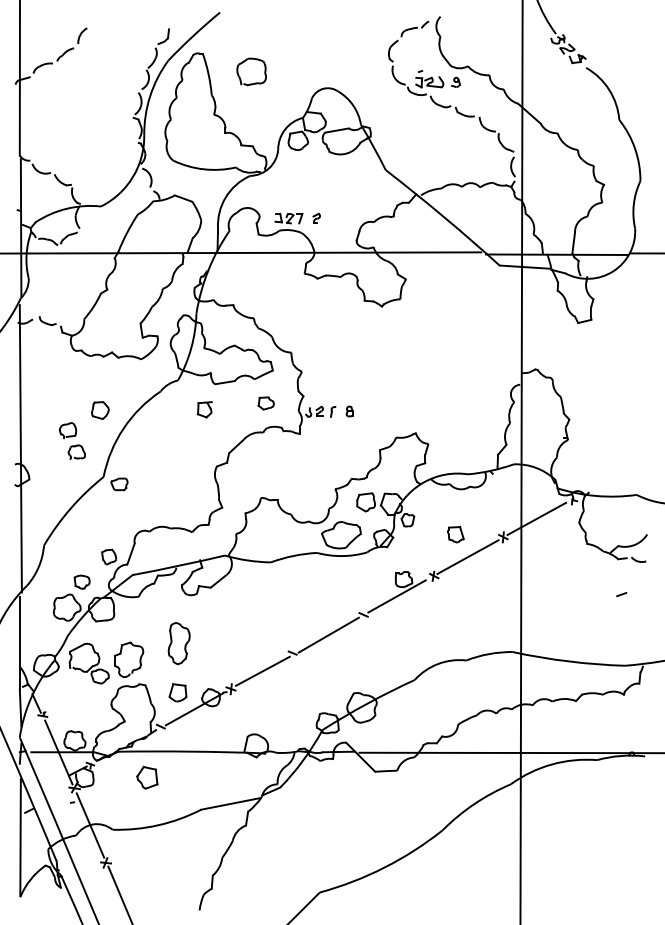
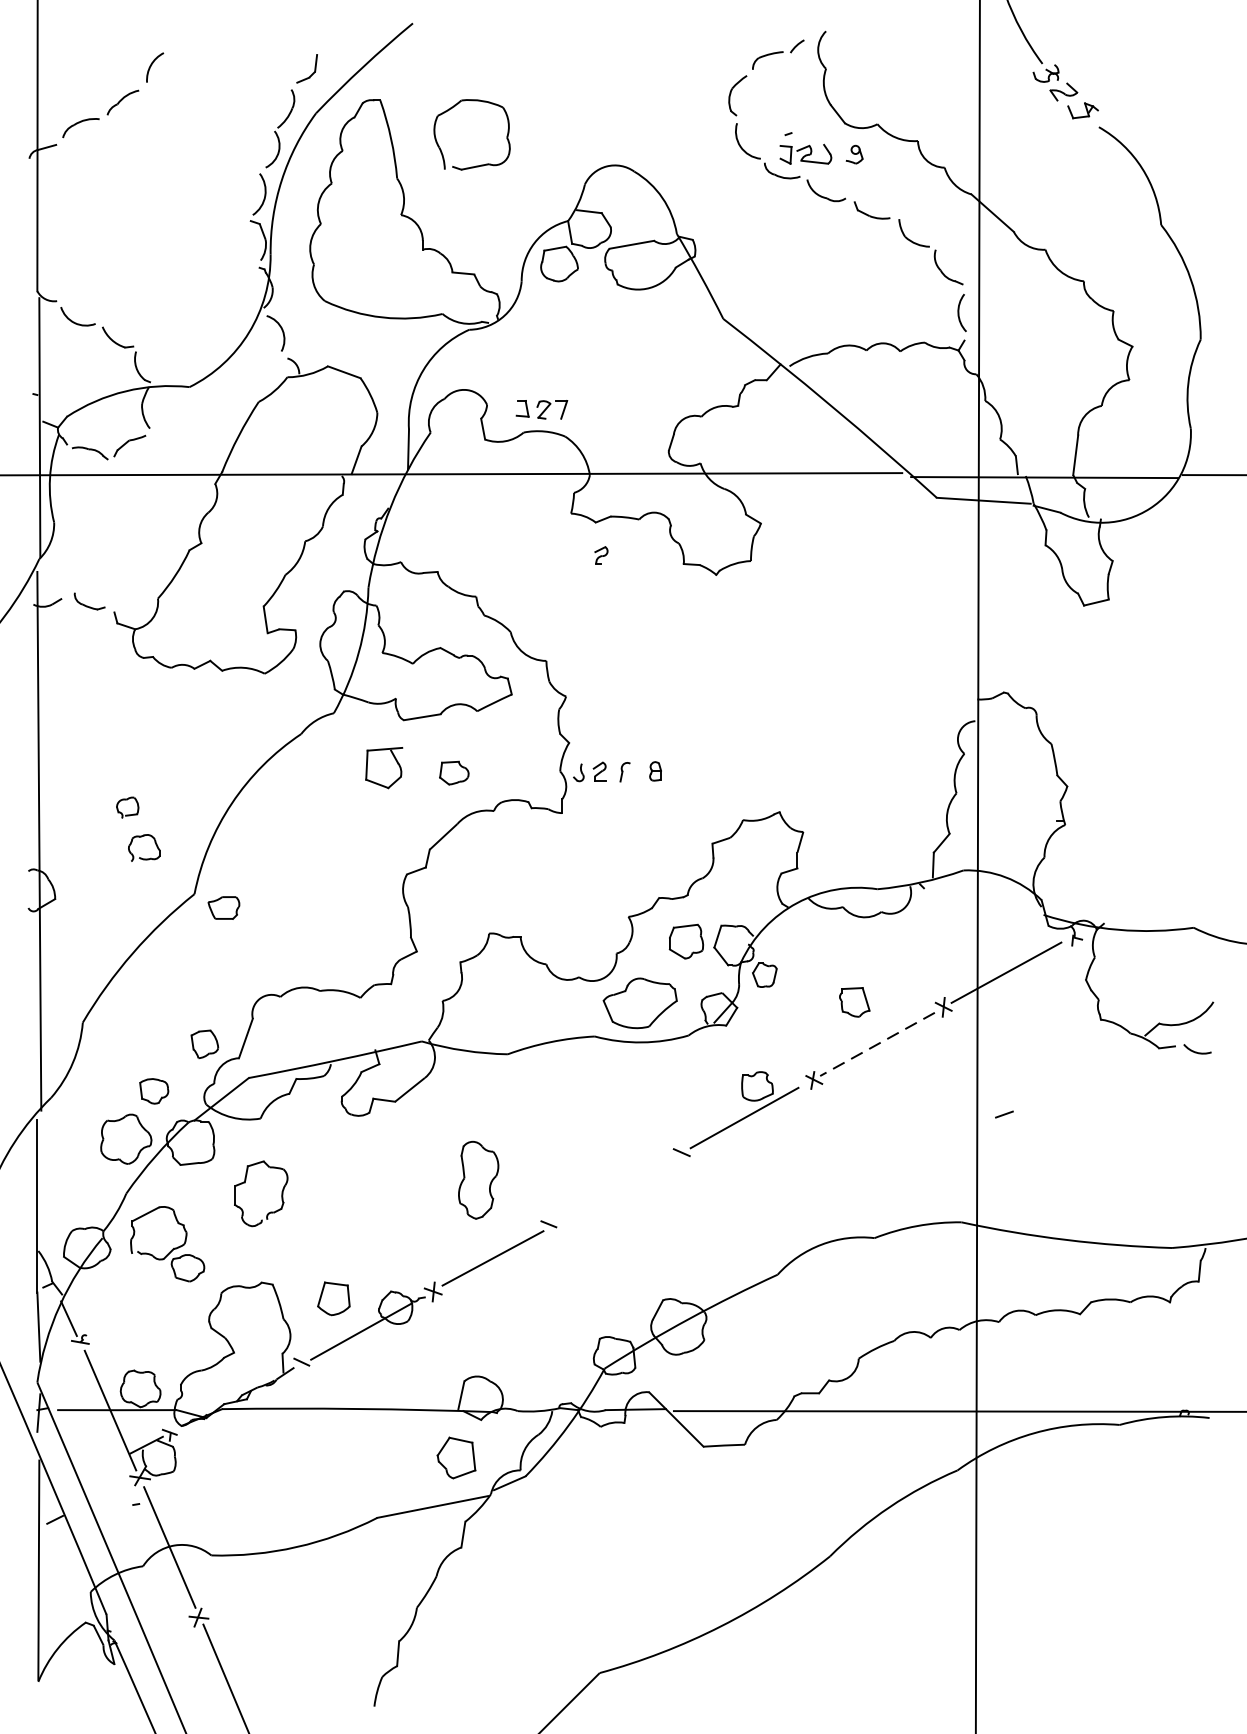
part: (251, 71) -> (471, 134), size x1.4
part: (316, 217) -> (601, 553), moved
part: (265, 403) -> (452, 773), moved
part: (204, 409) -> (383, 767), size x1.4
part: (100, 410) -> (188, 769), removed
part: (67, 430) -> (126, 807), size x0.7
line: (468, 557) -> (878, 1045), solid -> dashed
line: (621, 594) -> (1004, 1114), moved
line: (328, 634) -> (616, 1189), removed
part: (178, 643) -> (477, 1180), moved
part: (129, 659) -> (261, 1193), moved
part: (147, 777) -> (456, 1457), moved

